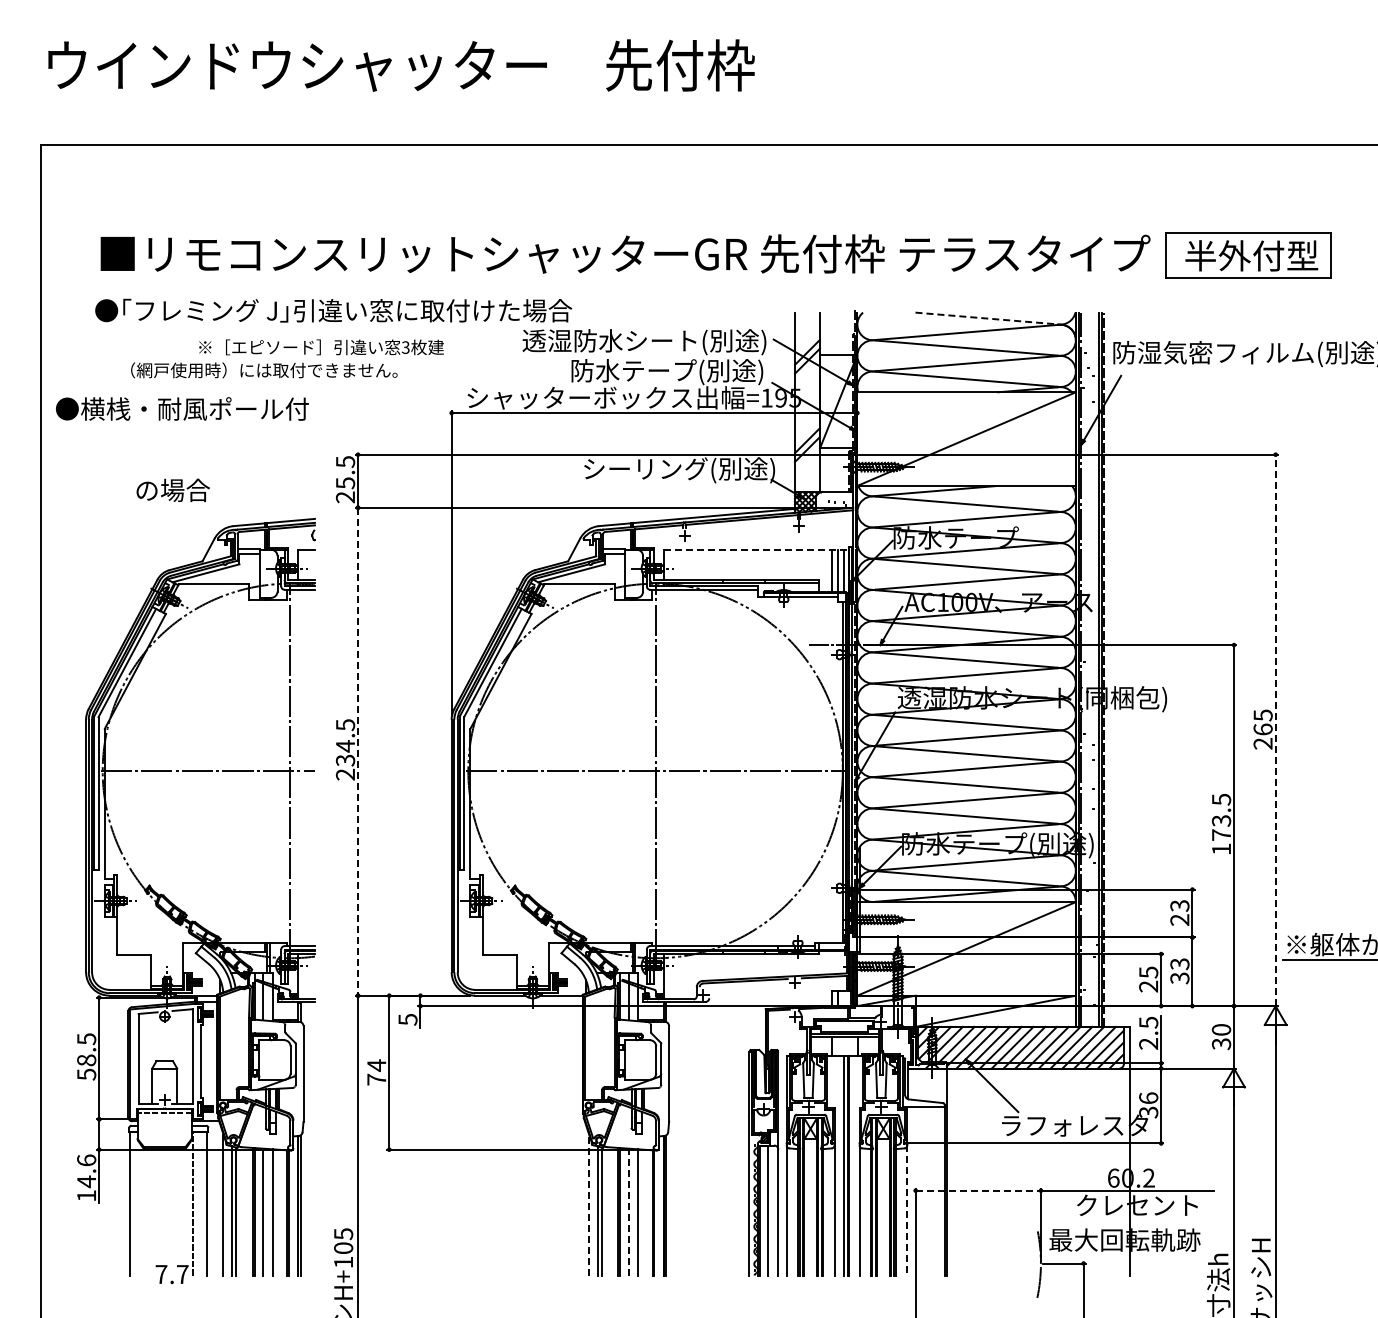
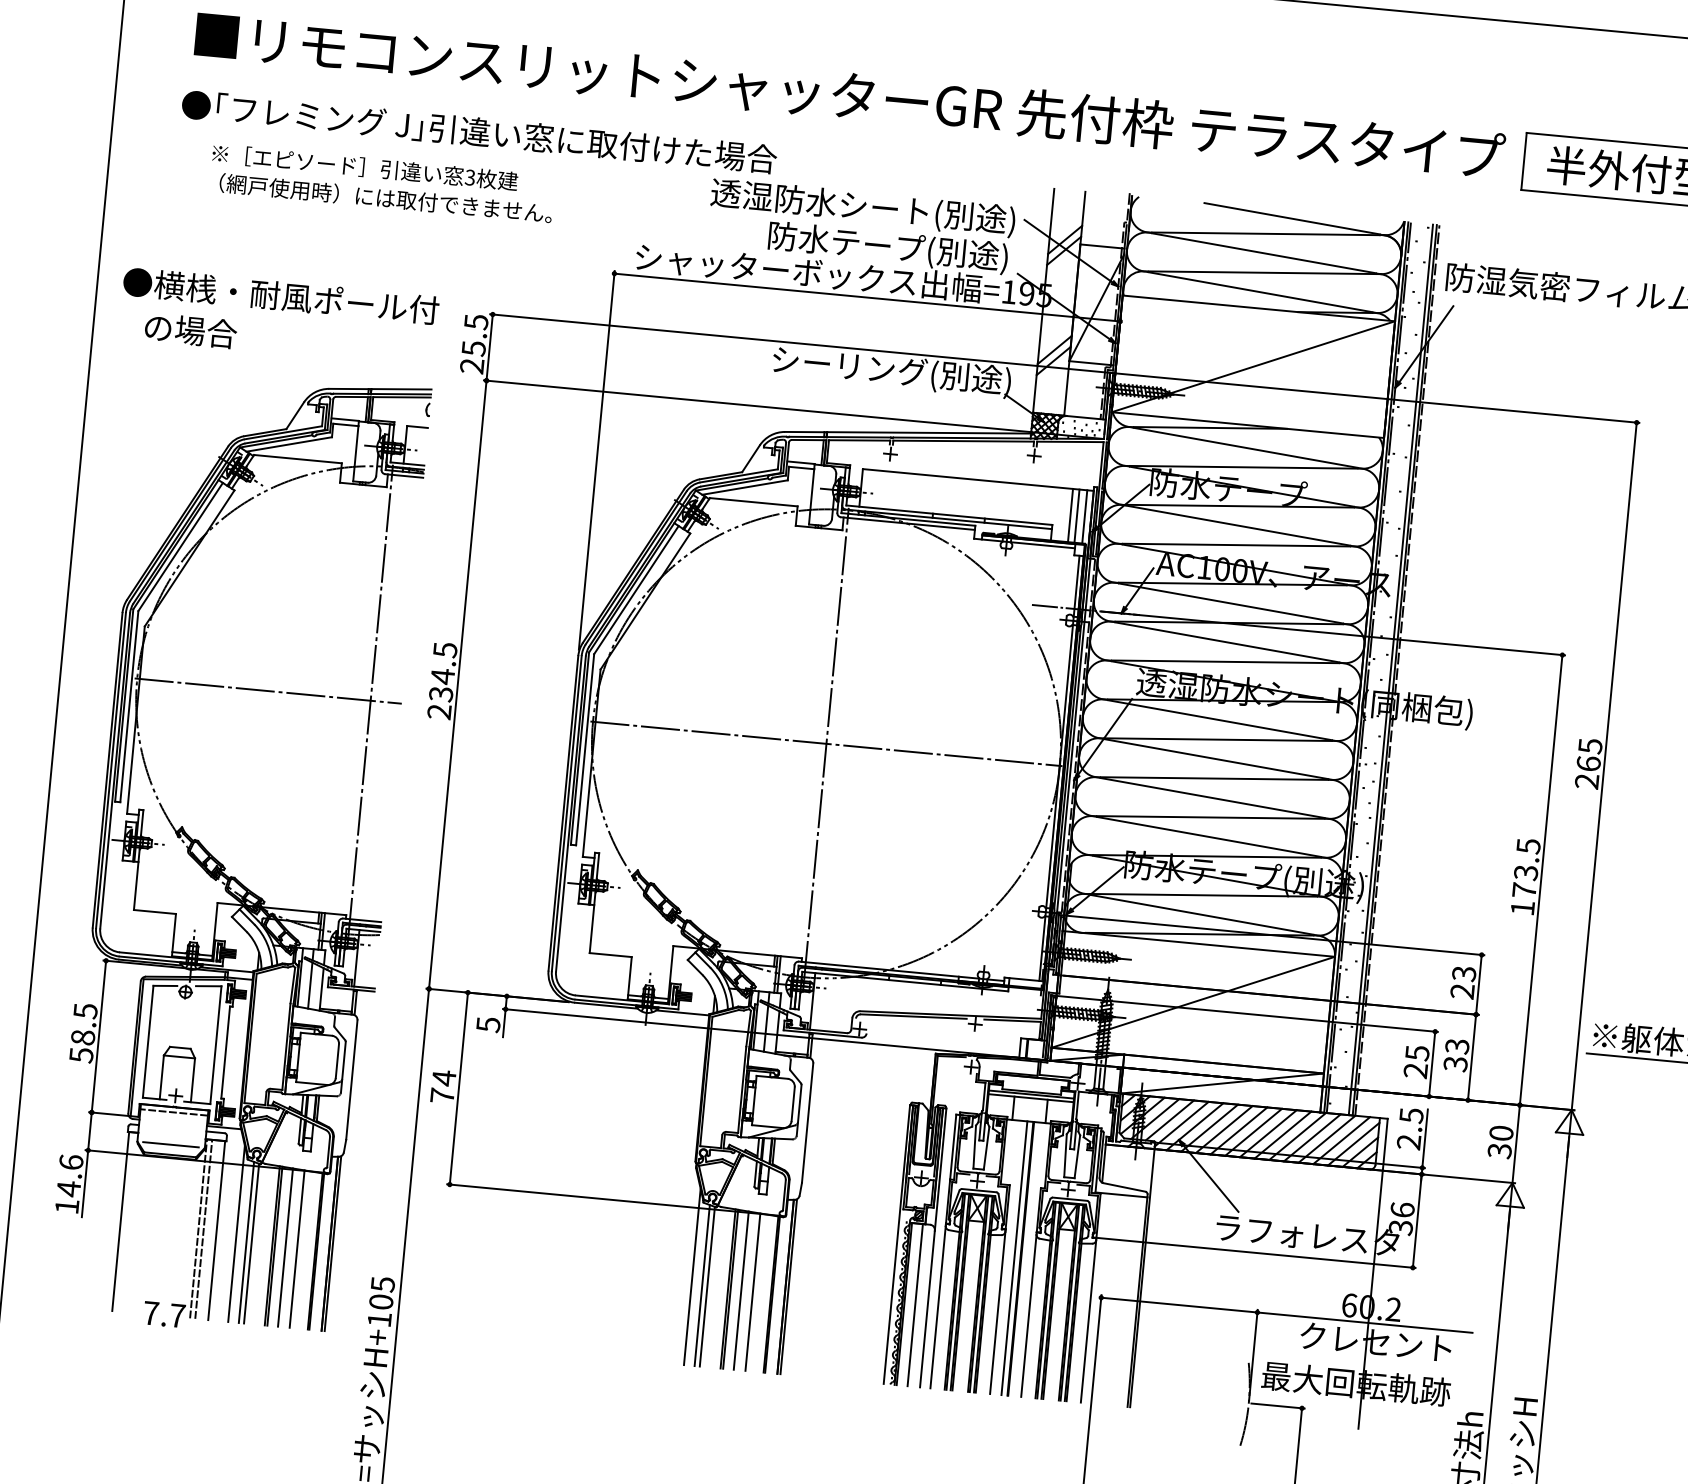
line: (986, 318) -> (1292, 218), dashed -> solid
text: (321, 347) -> (365, 167), moved
text: (182, 408) -> (281, 295), moved
text: (172, 490) -> (189, 330), moved
line: (756, 549) -> (978, 479), dashed -> solid
line: (1275, 730) -> (1604, 766), dashed -> solid
line: (358, 751) -> (458, 684), dashed -> solid
line: (164, 1138) -> (170, 1144), added
line: (978, 1190) -> (1179, 1304), dashed -> solid
line: (196, 1203) -> (203, 1228), added
line: (589, 1204) -> (692, 1276), dashed -> solid
line: (907, 1210) -> (1088, 1321), dashed -> solid
line: (628, 1211) -> (740, 1289), dashed -> solid

